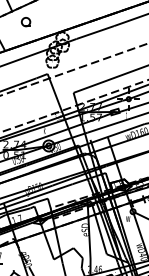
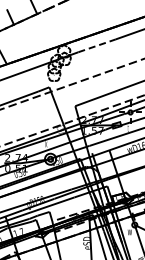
part: (25, 22) -> (27, 35), removed
line: (95, 32) -> (97, 45), solid -> dashed

